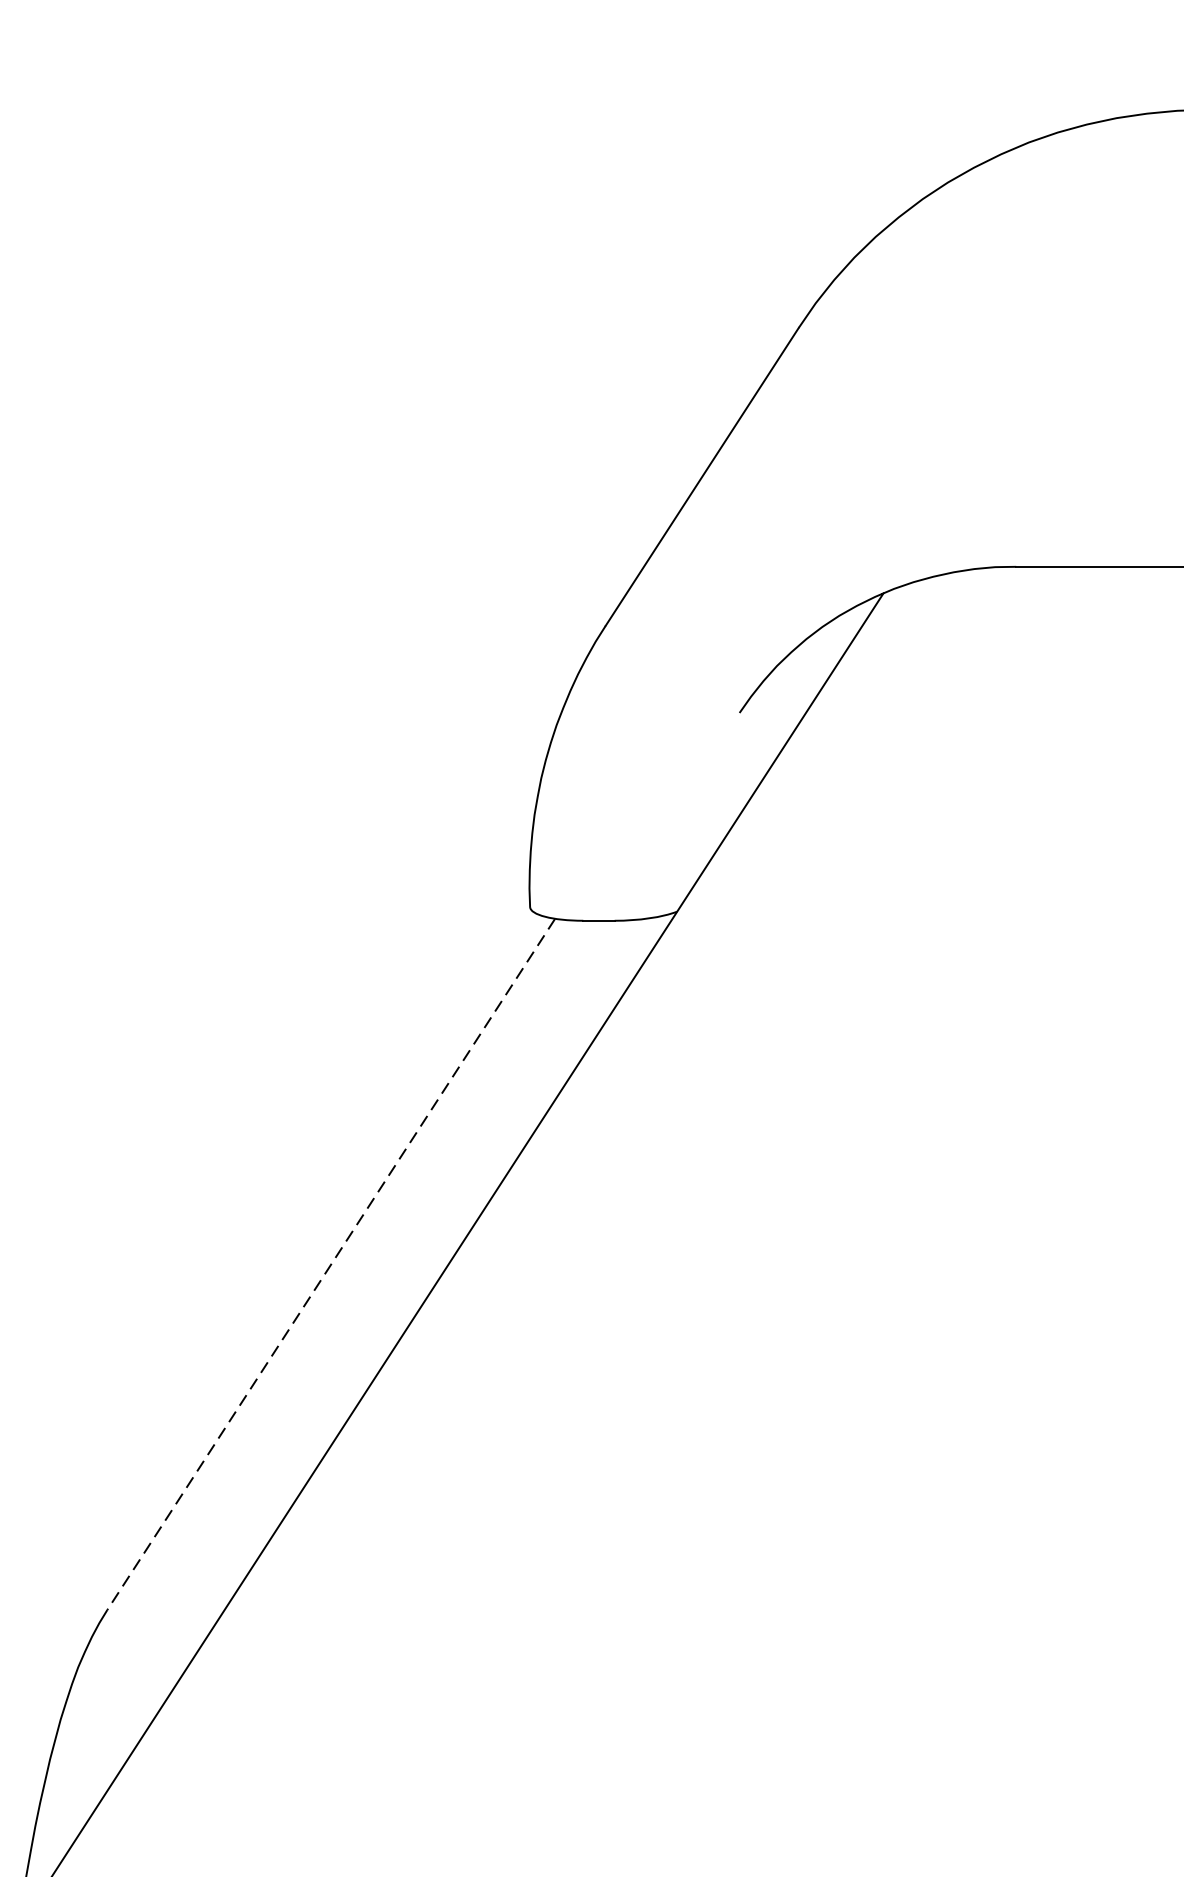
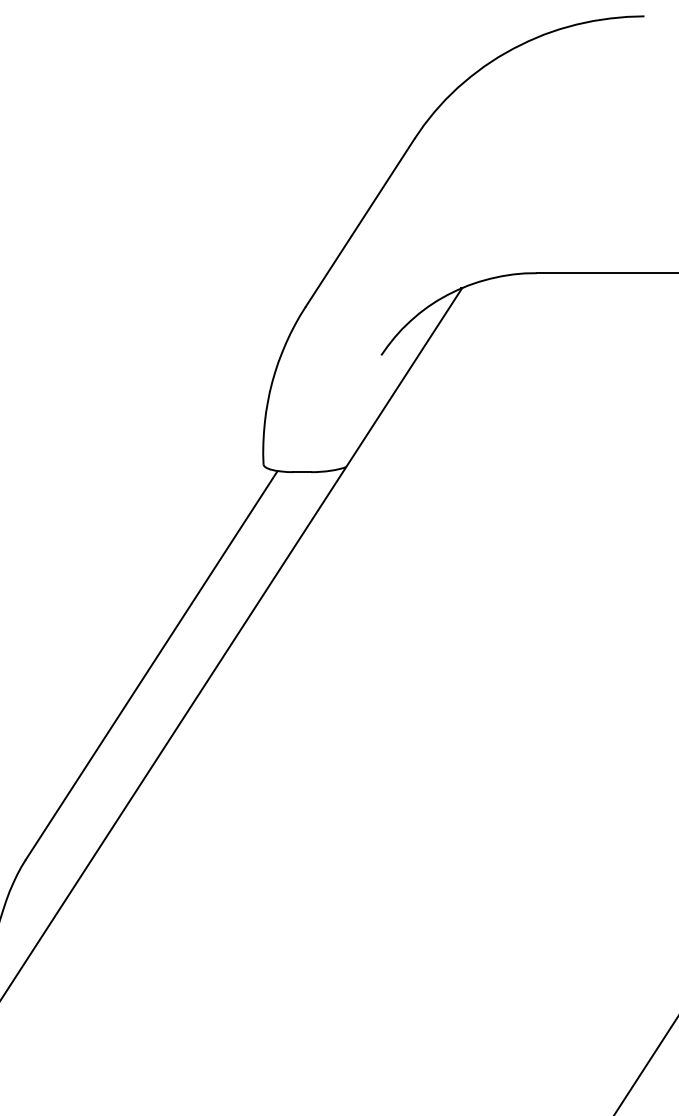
line: (330, 1264) -> (151, 665), dashed -> solid

